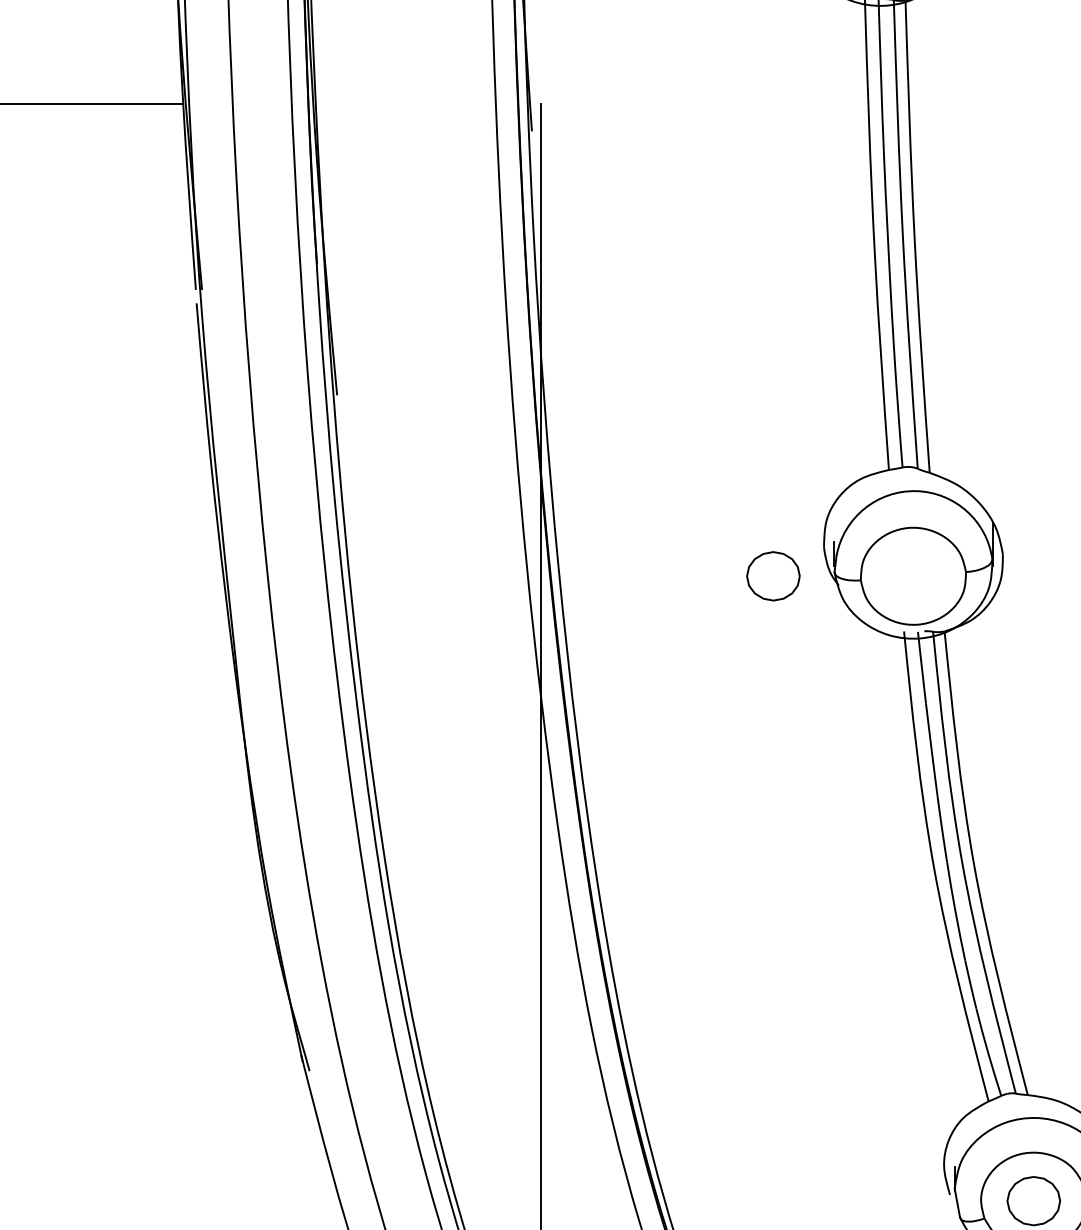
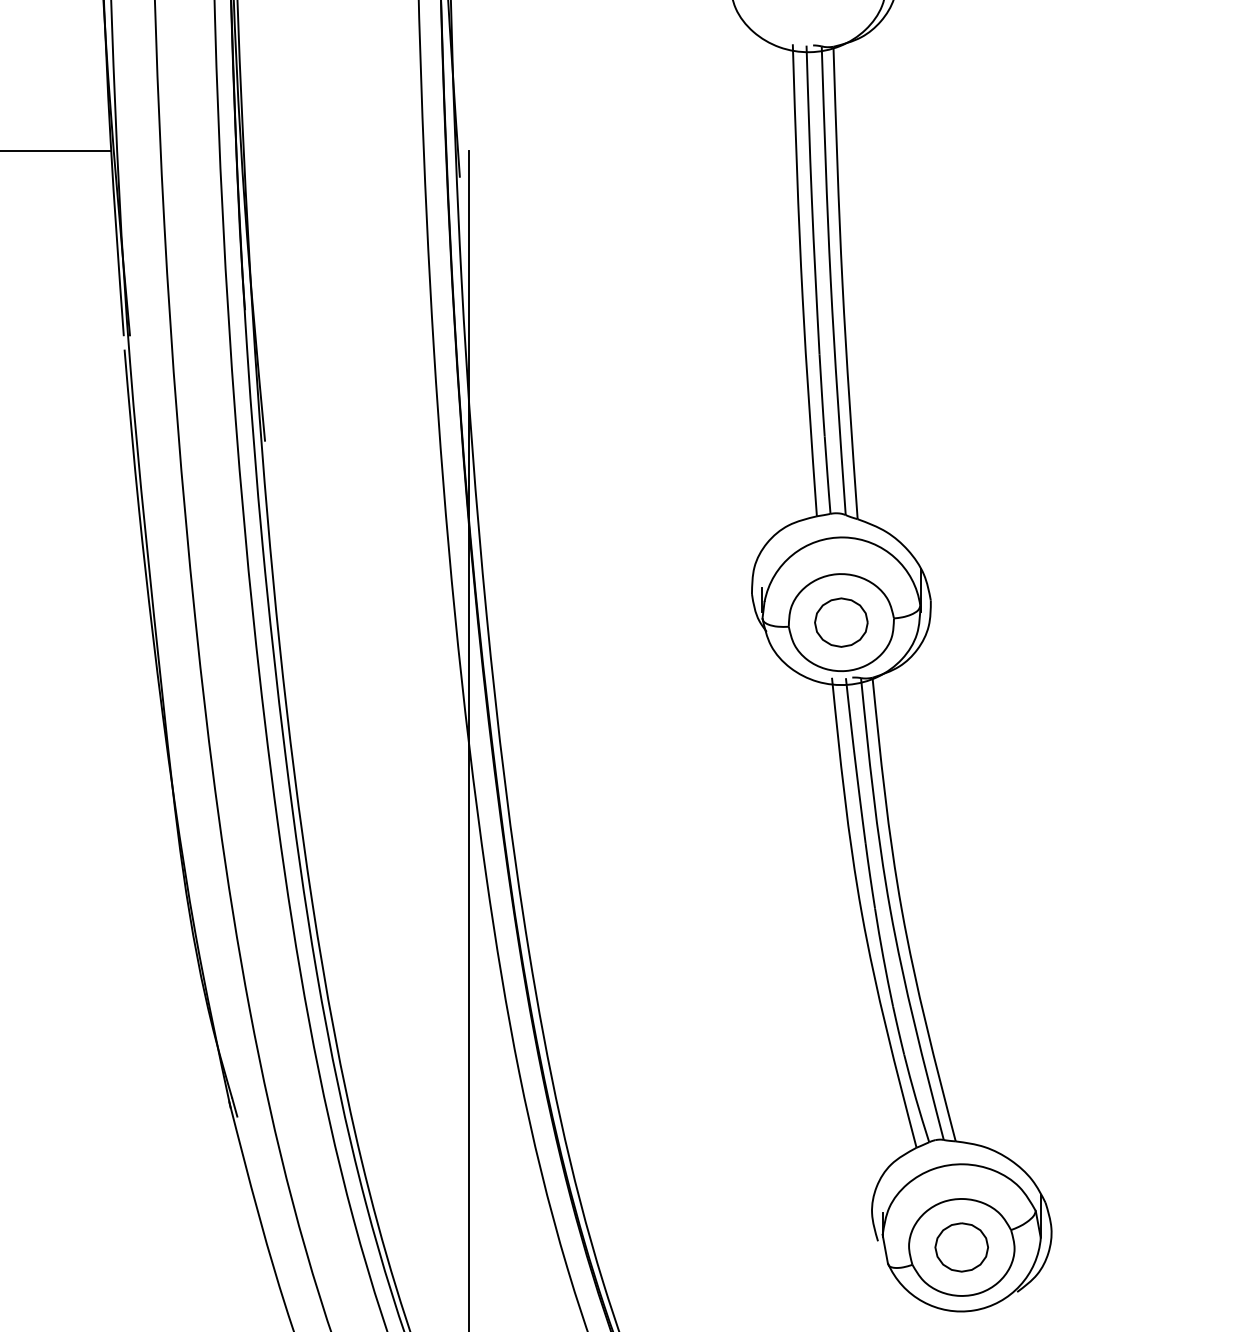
part: (773, 576) -> (841, 622), moved

